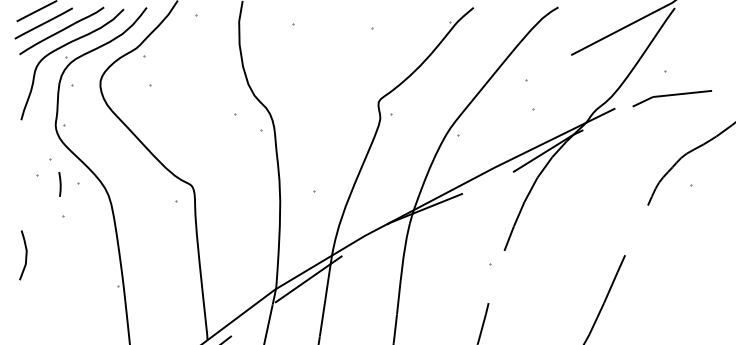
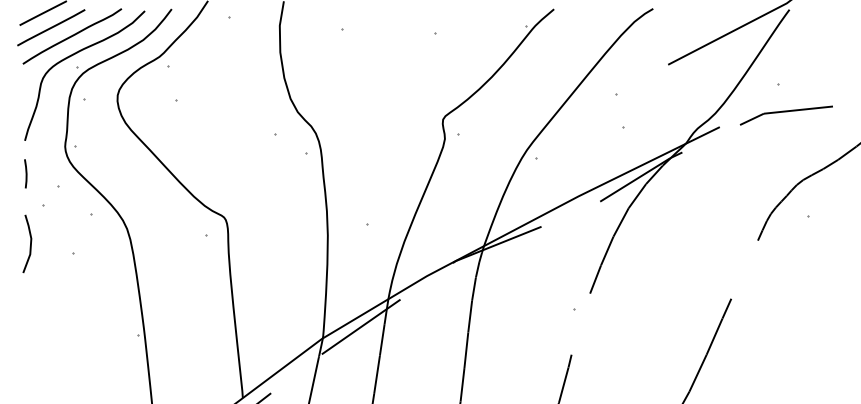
line: (59, 184) -> (25, 173), moved
line: (25, 255) -> (29, 244), moved

